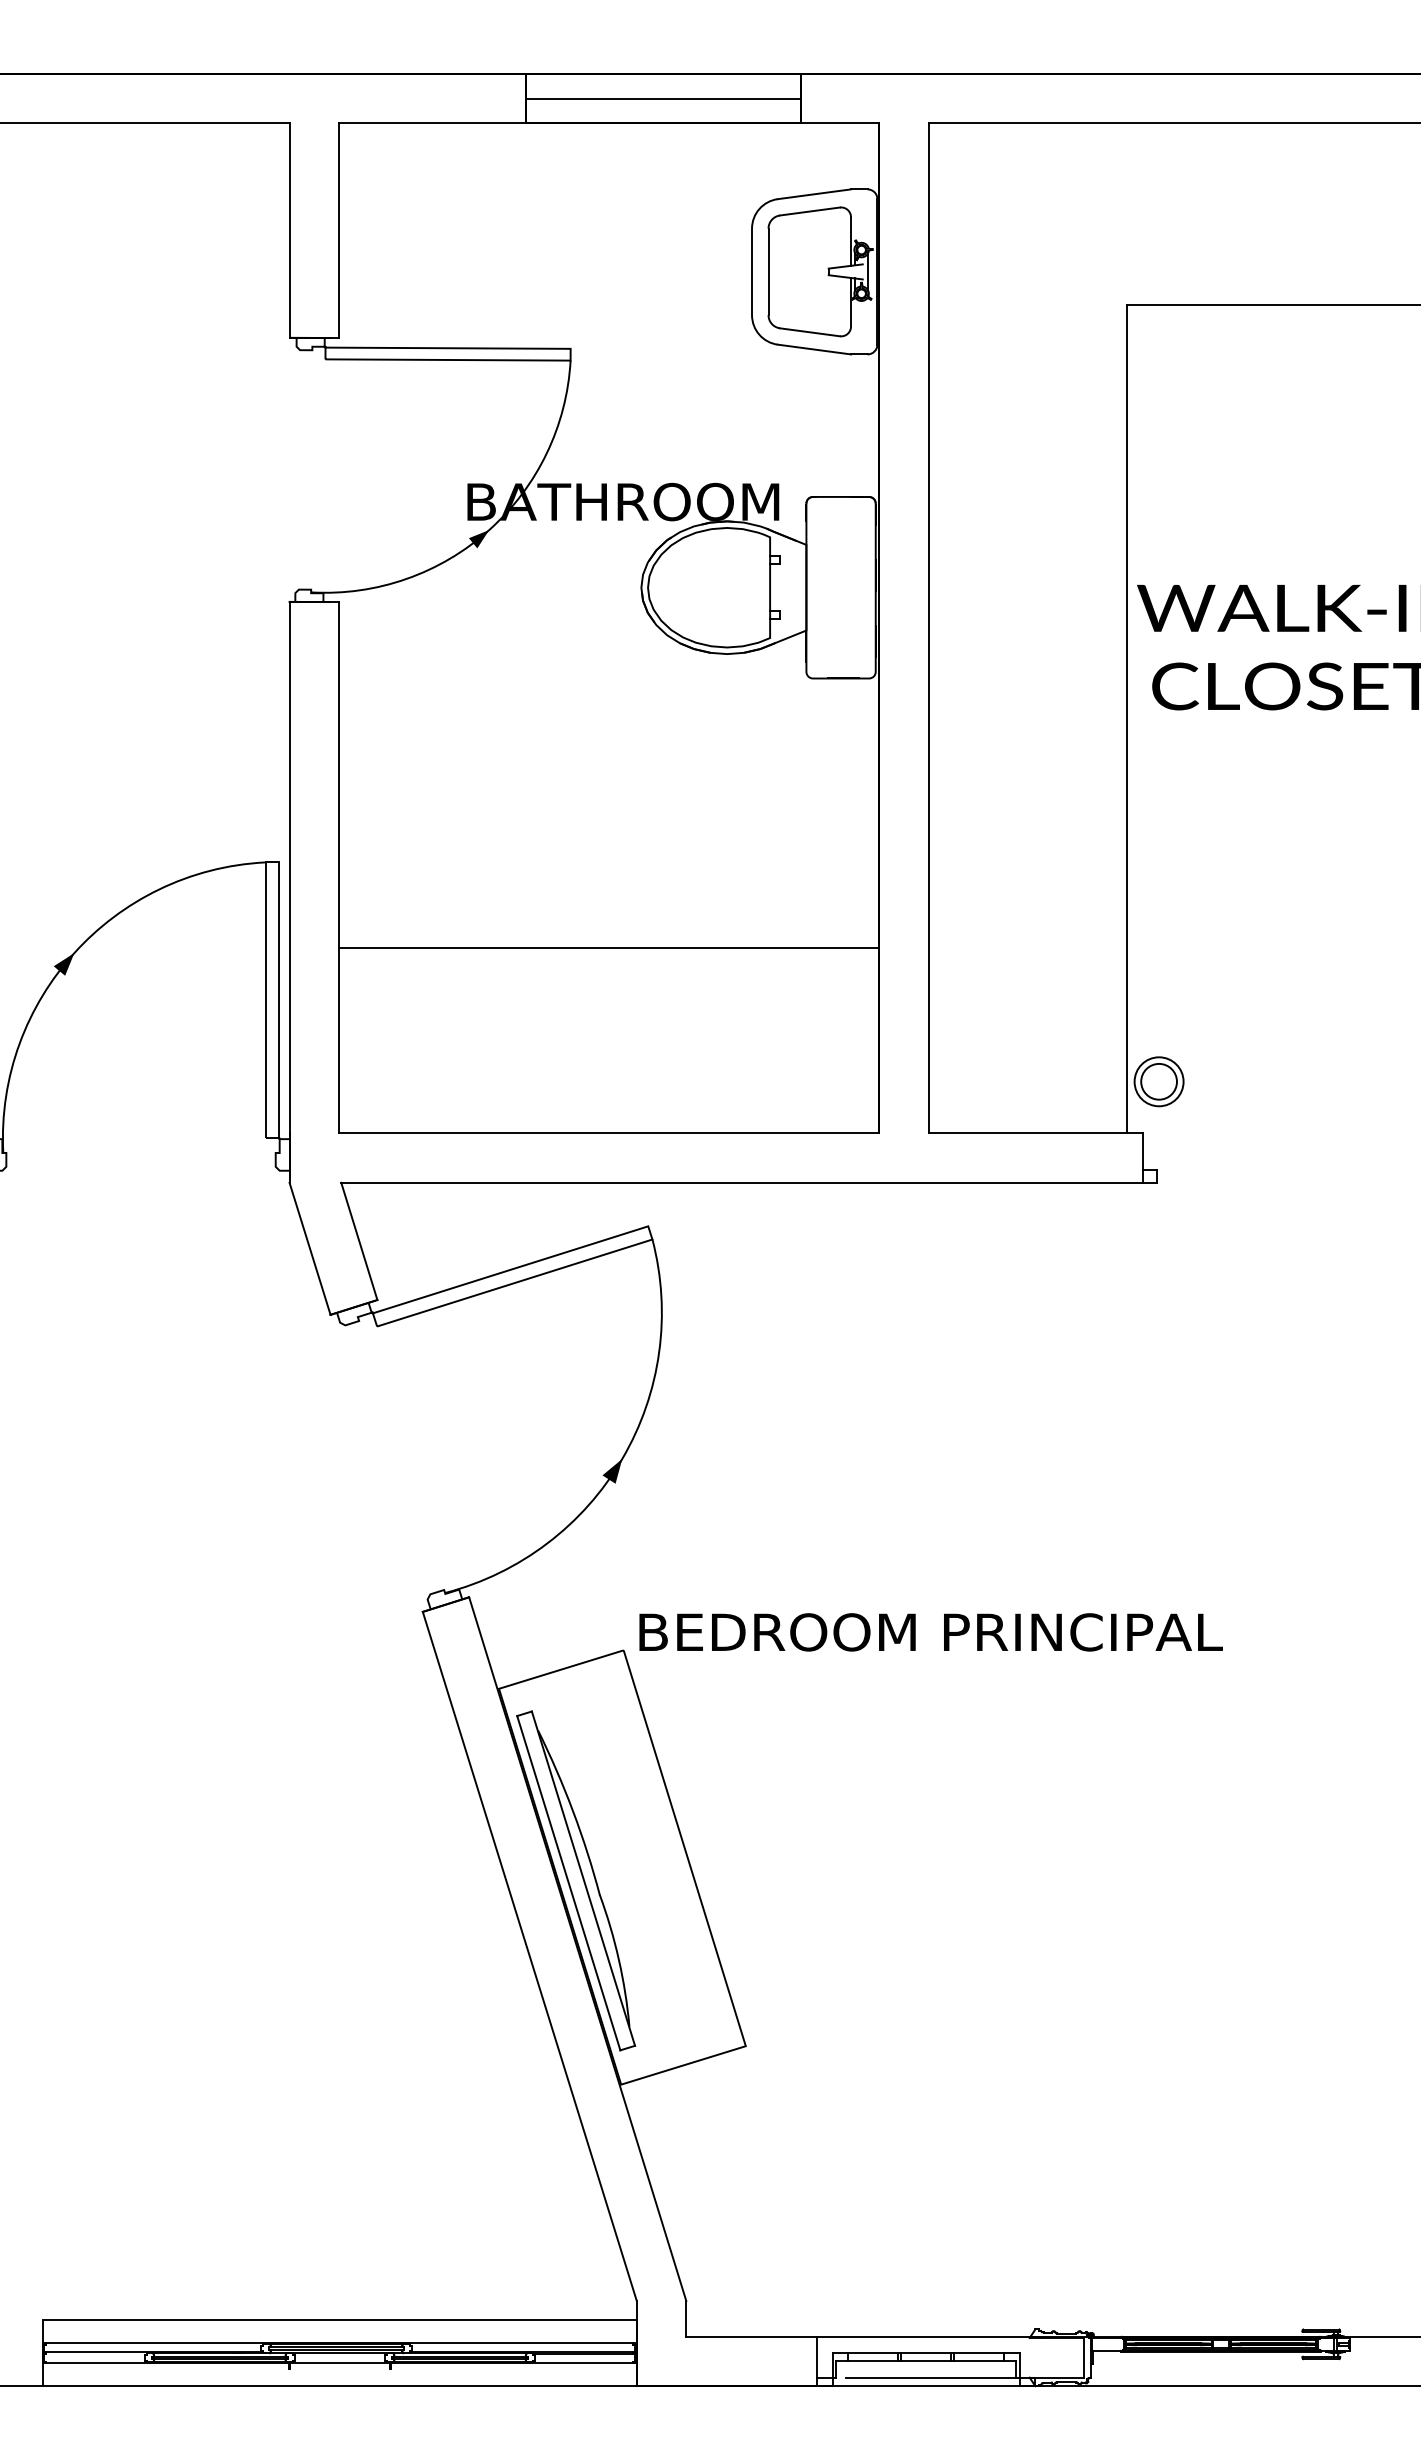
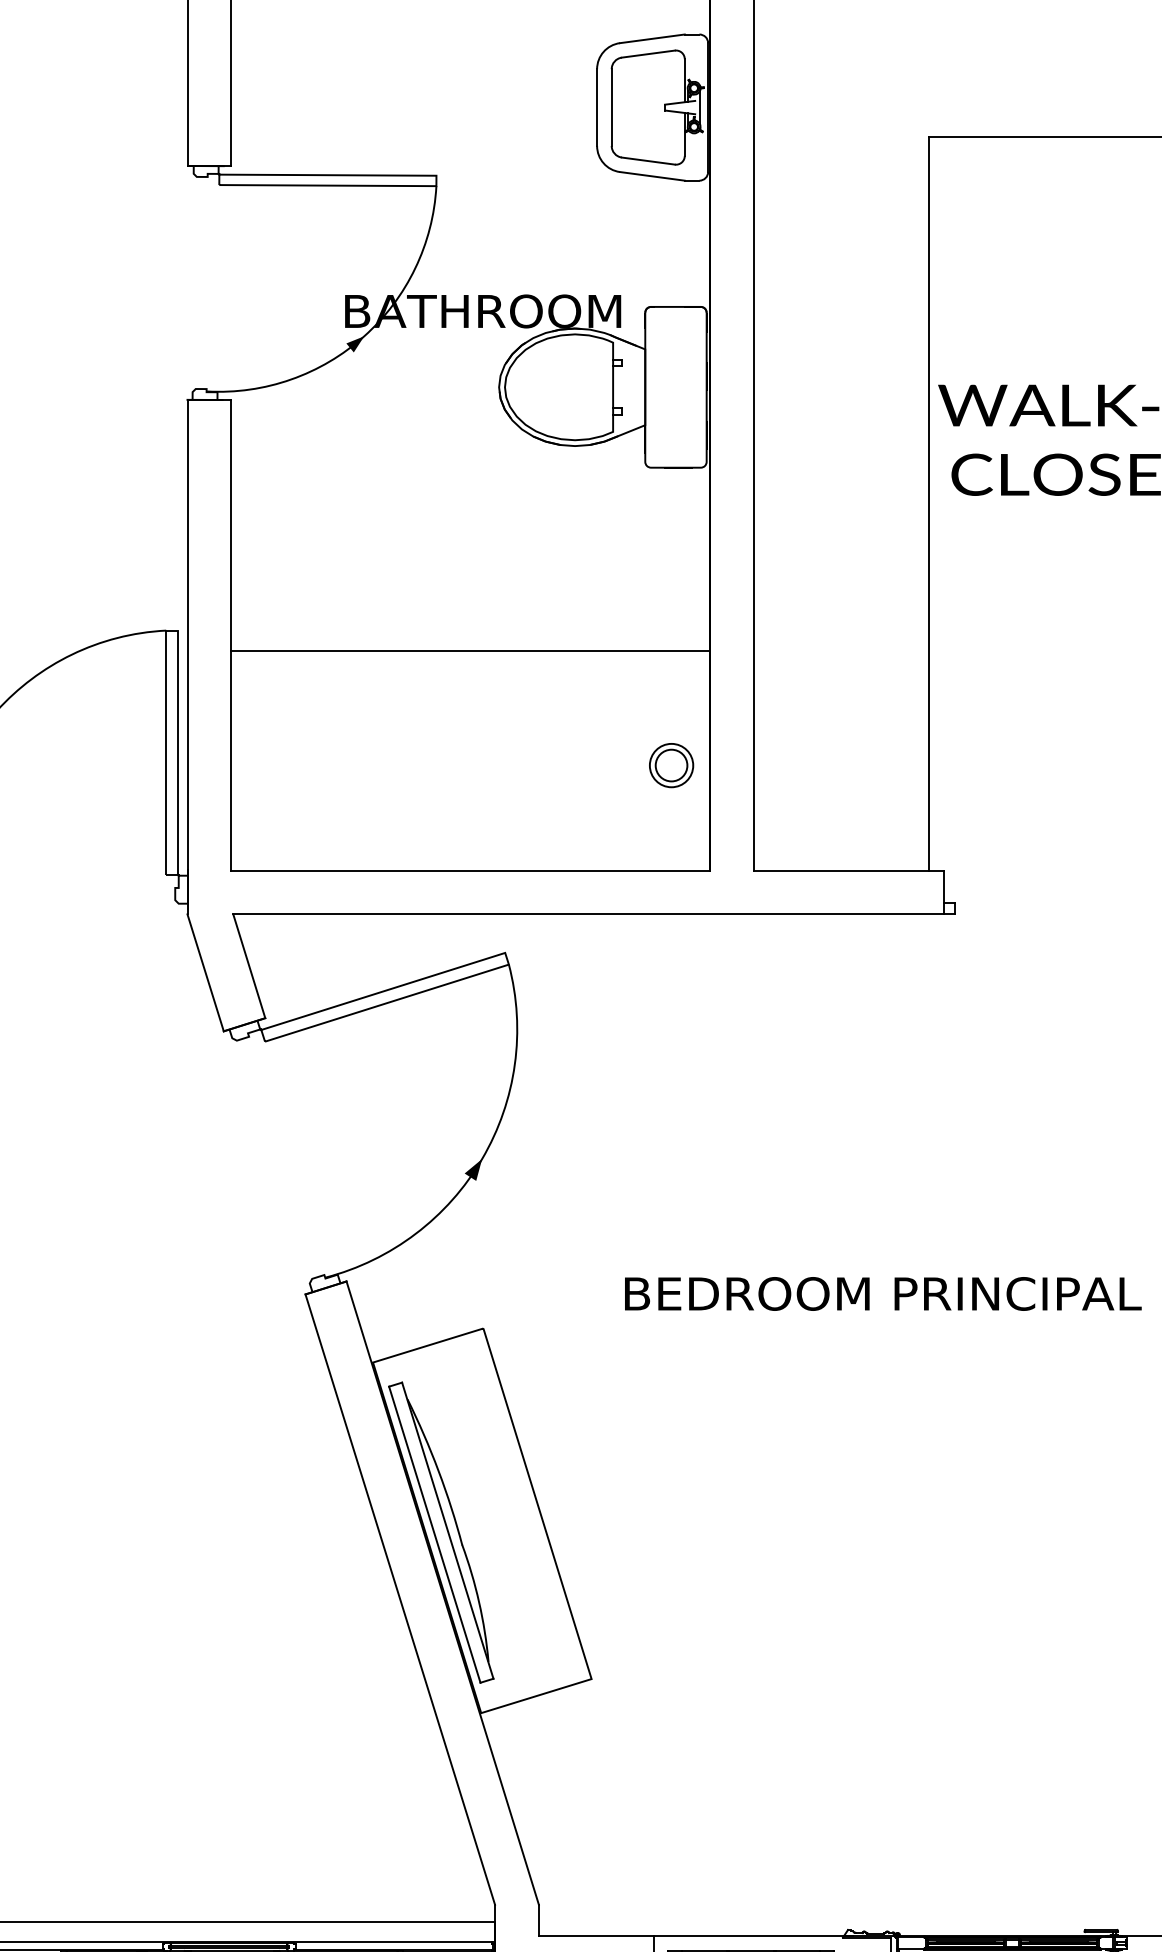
line: (608, 947) -> (469, 651), moved
part: (1158, 1081) -> (671, 765), moved
text: (930, 1632) -> (882, 1294), moved

